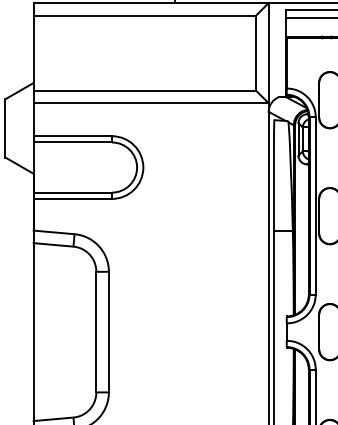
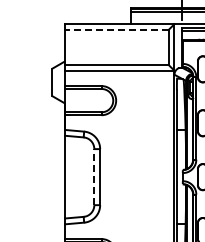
line: (144, 14) -> (116, 29), solid -> dashed
line: (96, 330) -> (94, 176), solid -> dashed

